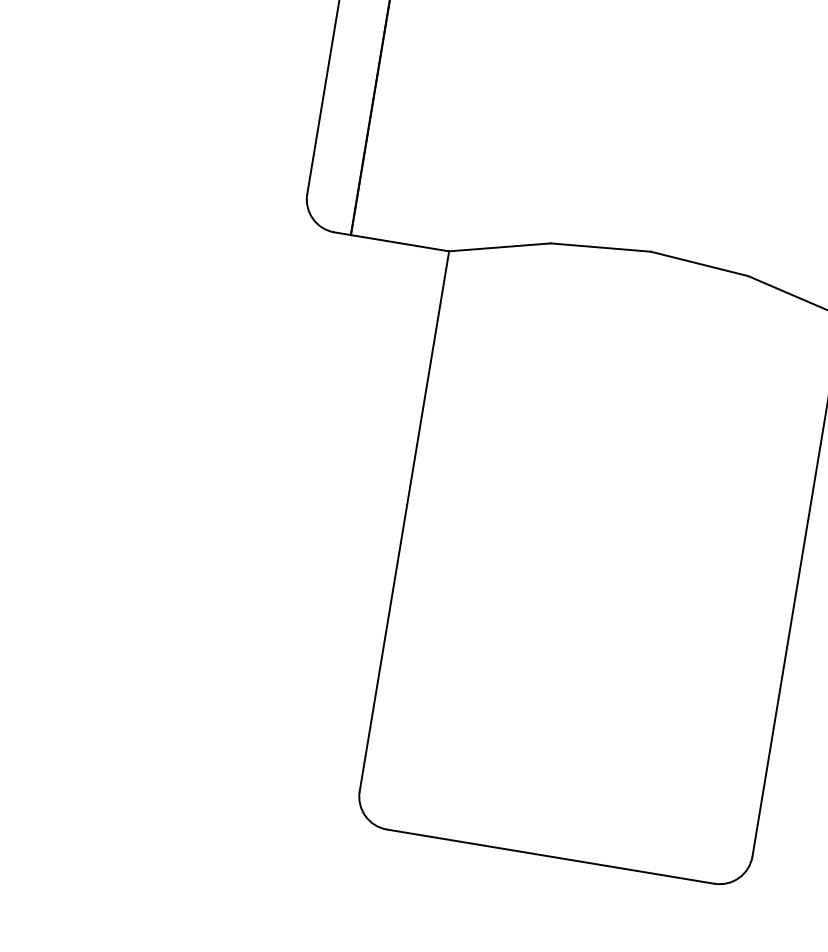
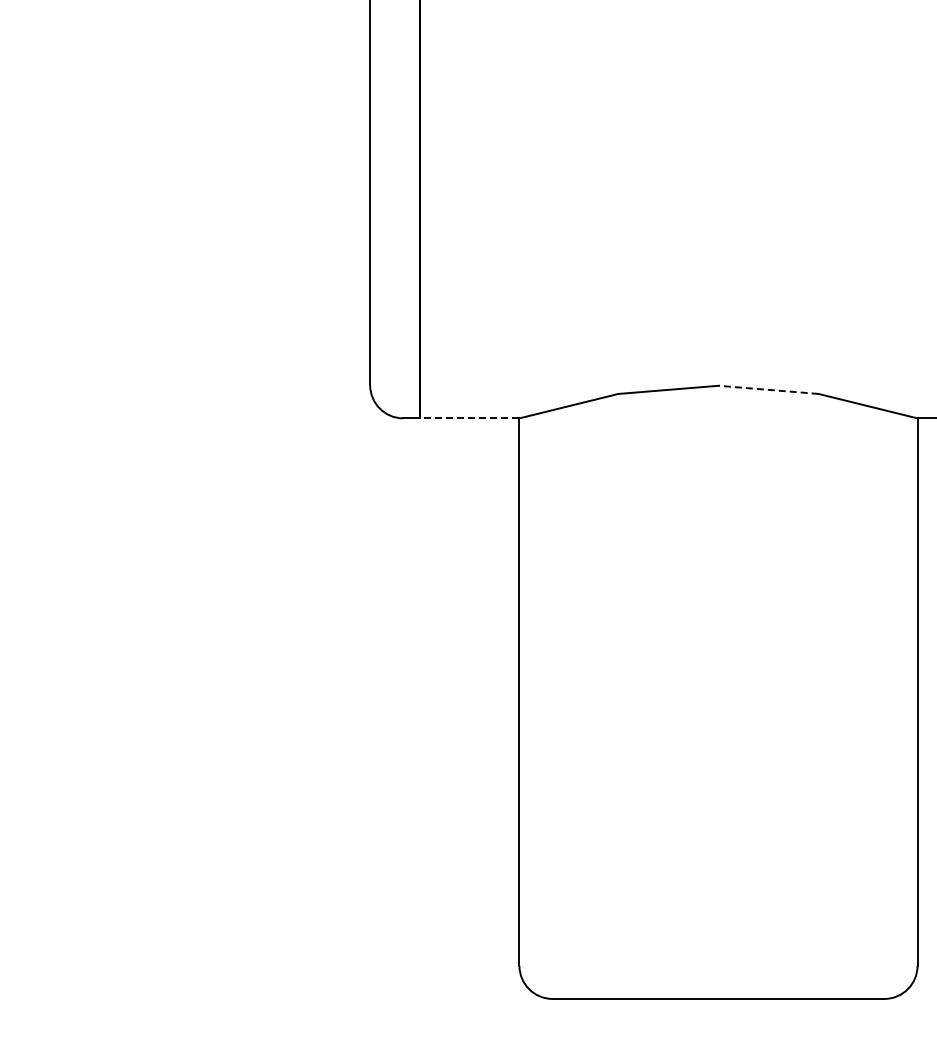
line: (399, 243) -> (469, 418), solid -> dashed
line: (699, 263) -> (768, 389), solid -> dashed

